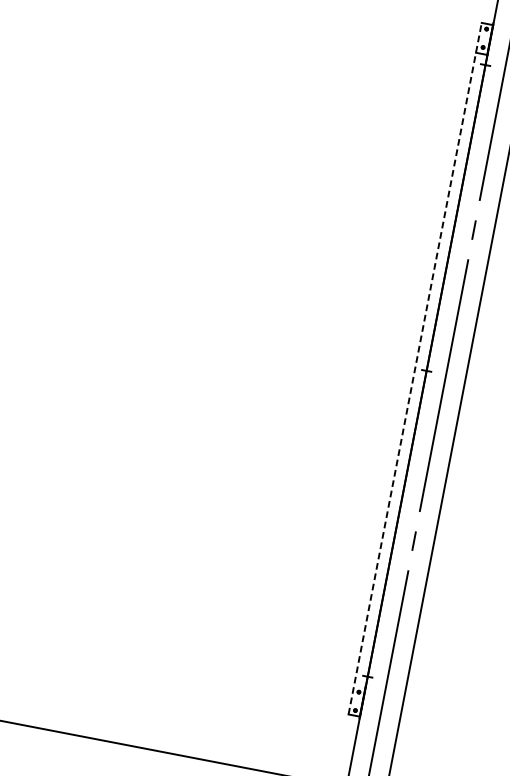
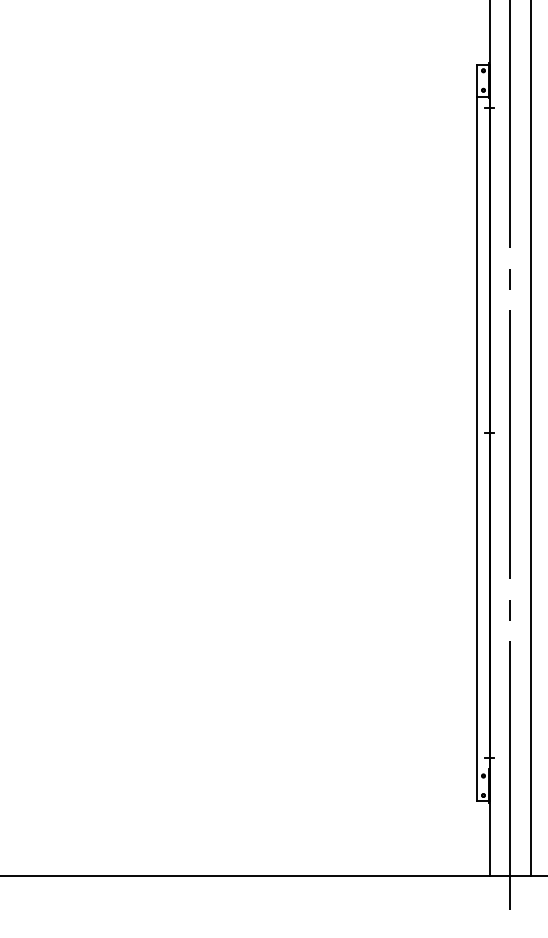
line: (415, 369) -> (477, 433), dashed -> solid

